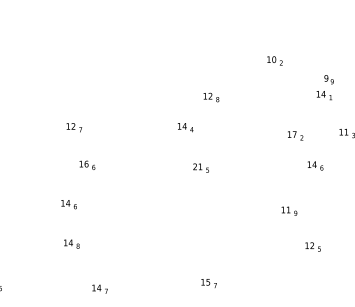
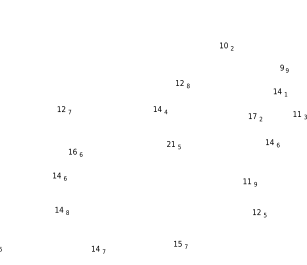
text: (274, 60) -> (226, 46), moved
text: (324, 95) -> (280, 92), moved
text: (87, 165) -> (75, 152), moved
text: (312, 247) -> (259, 213), moved
text: (99, 288) -> (98, 249), moved

